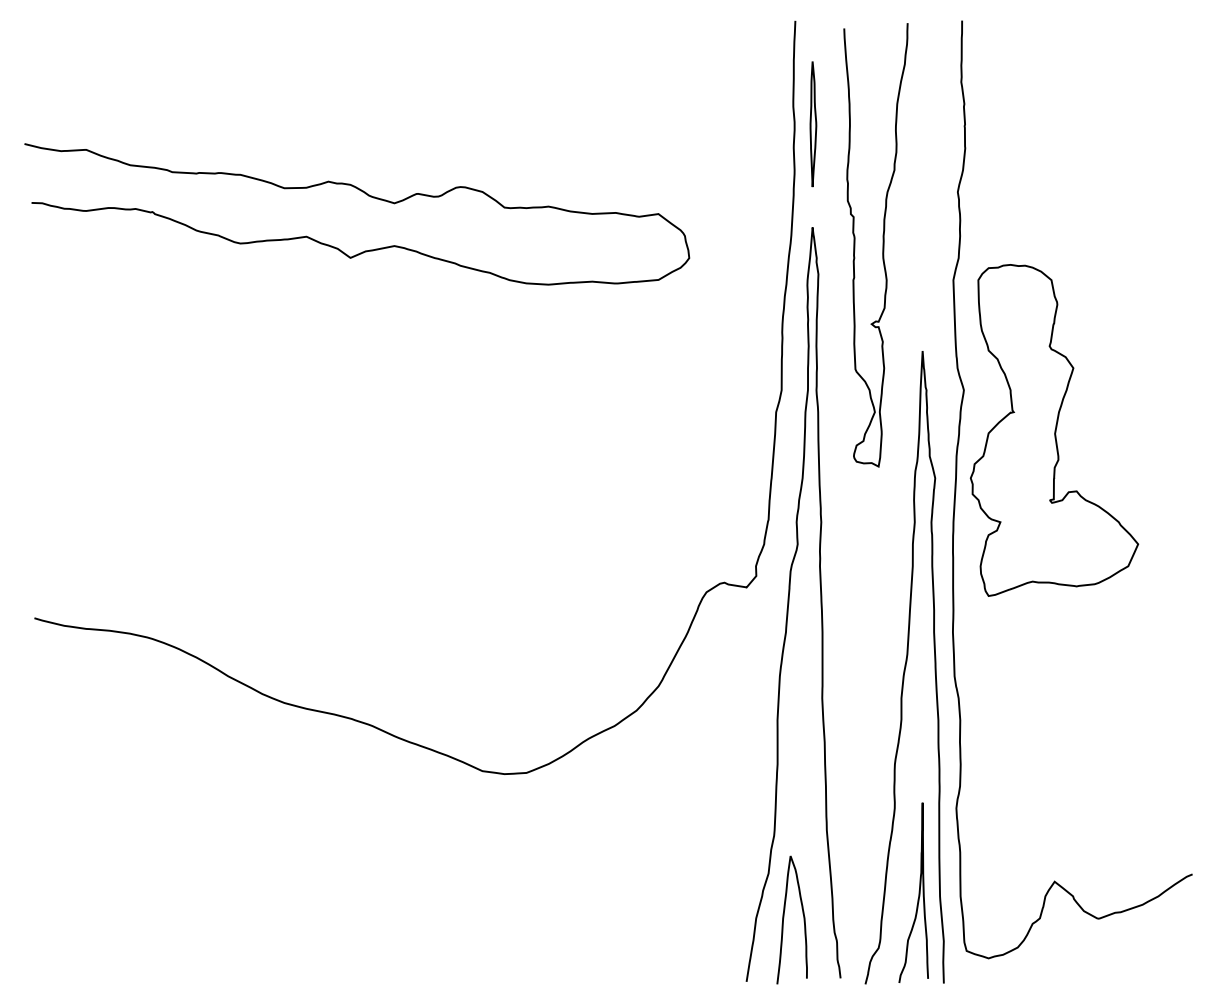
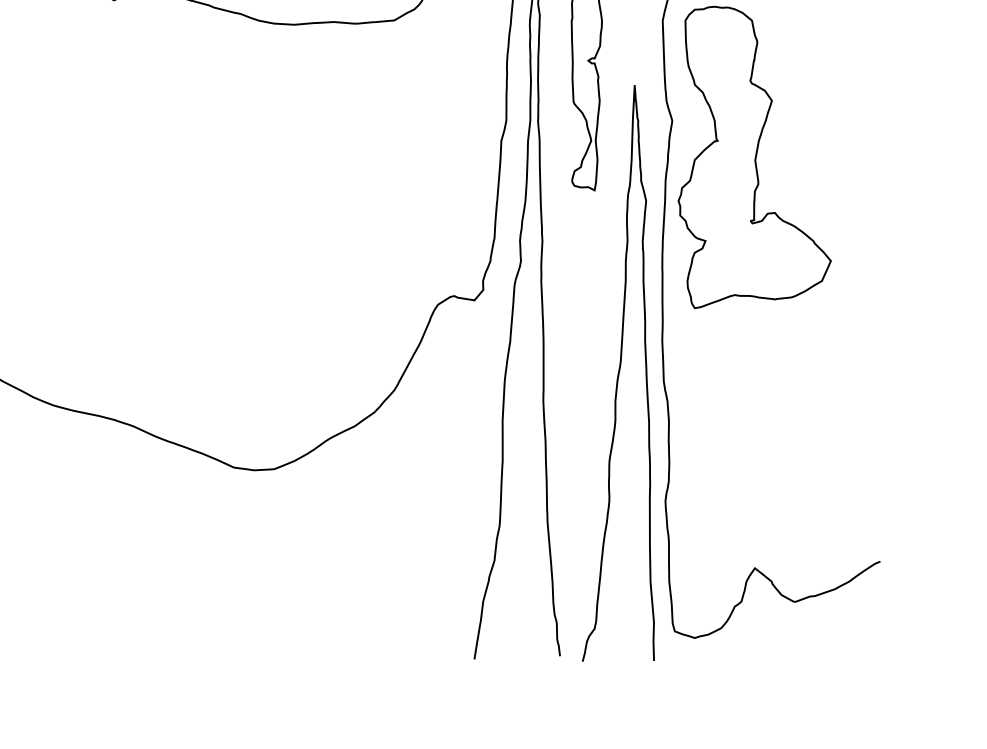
curve: (918, 892) -> (630, 578), removed
curve: (784, 918) -> (508, 601), removed

